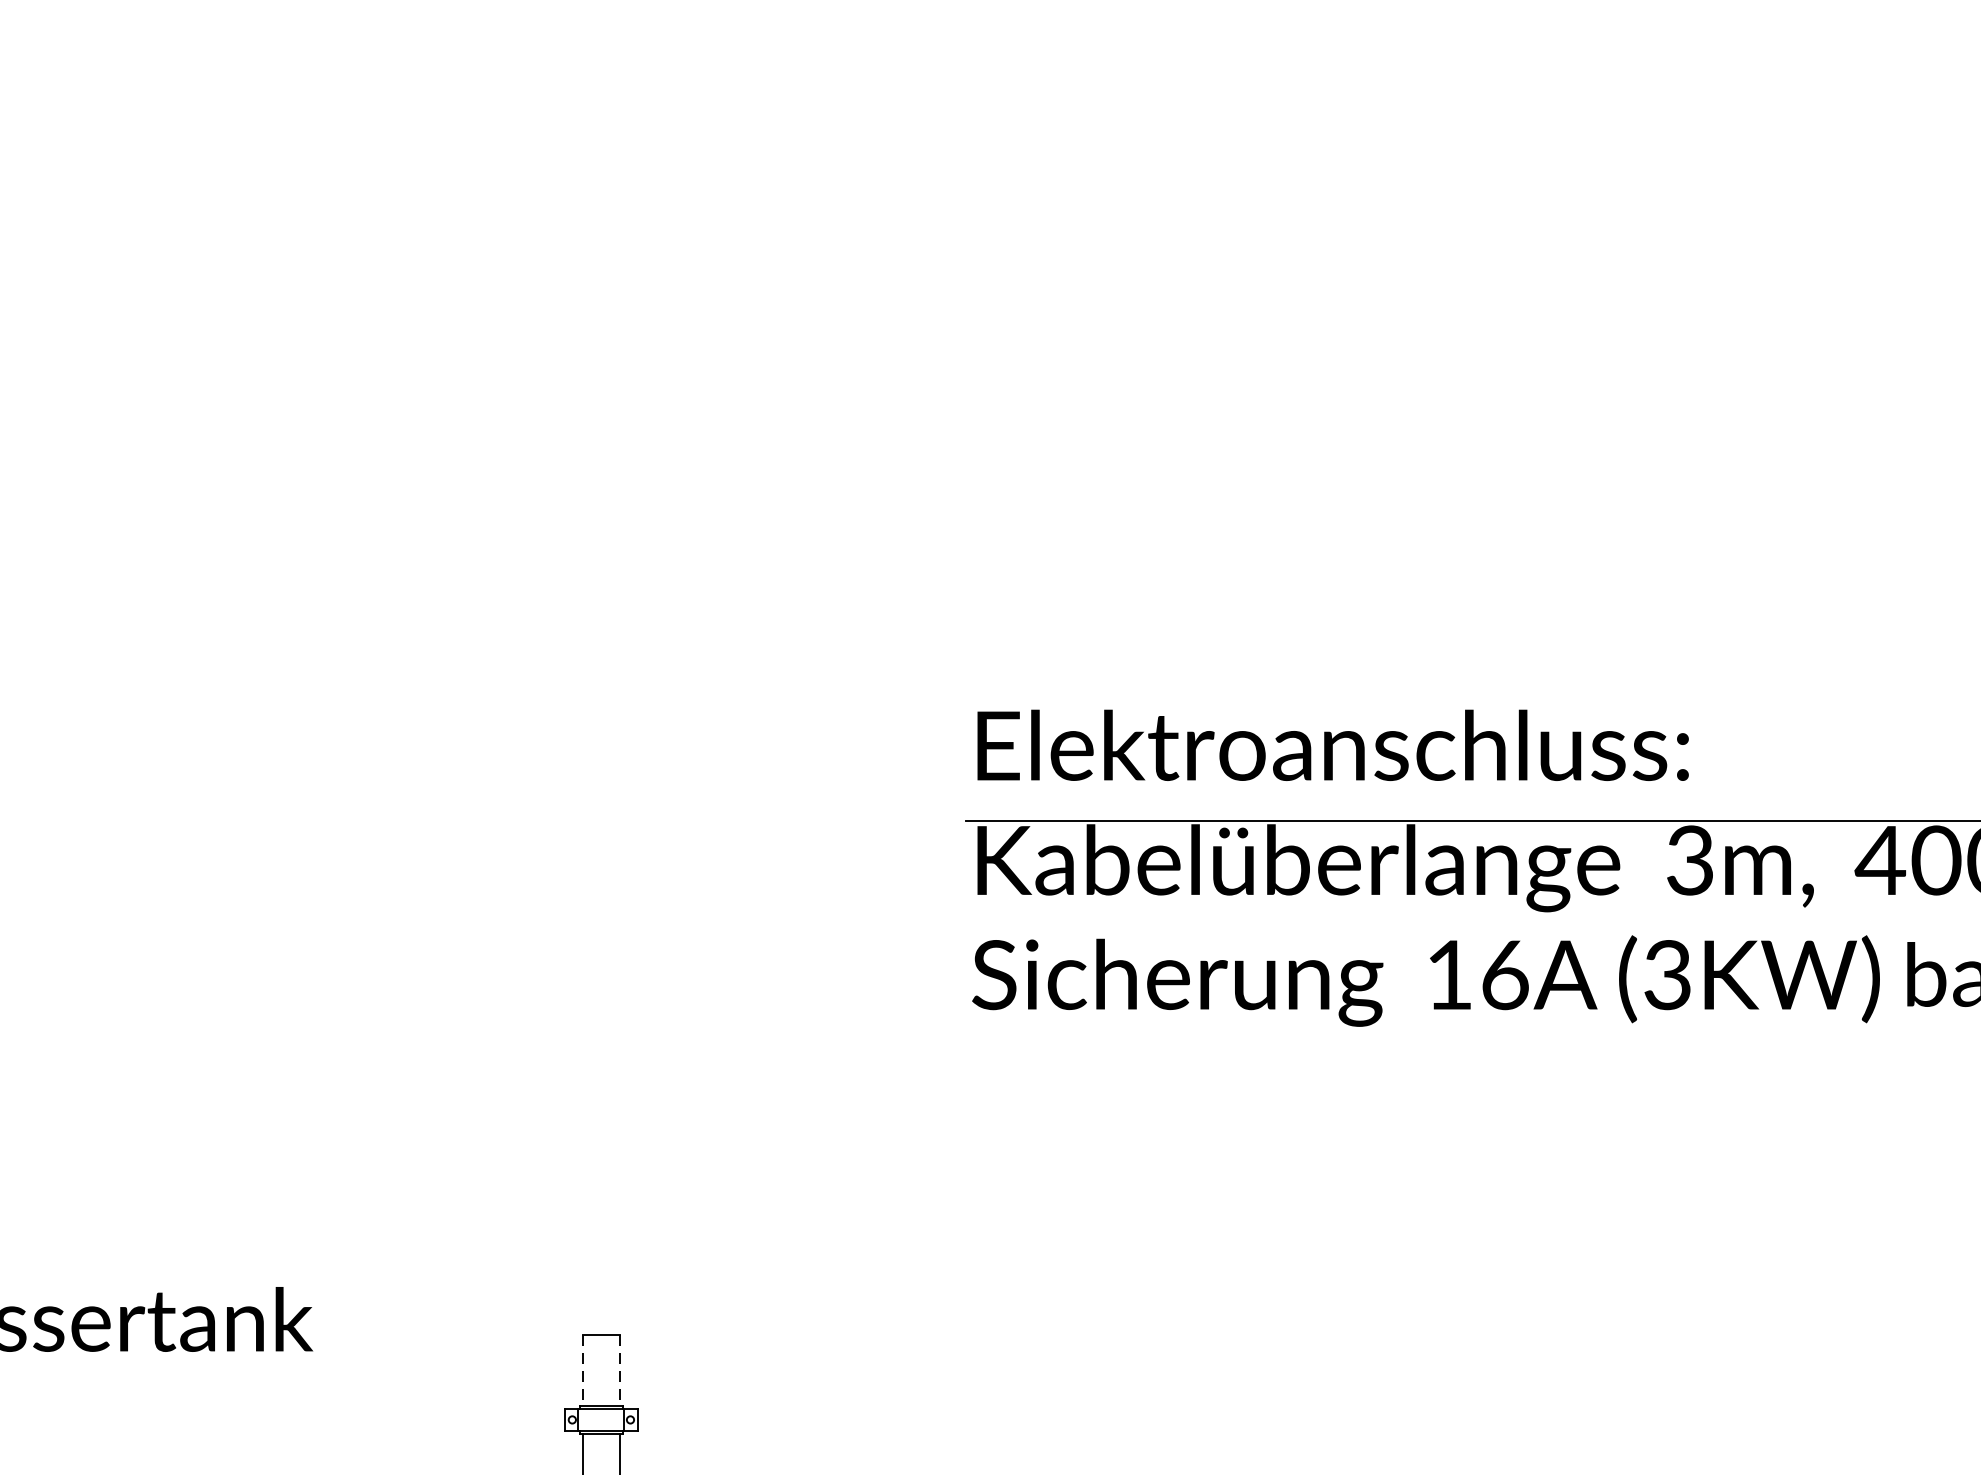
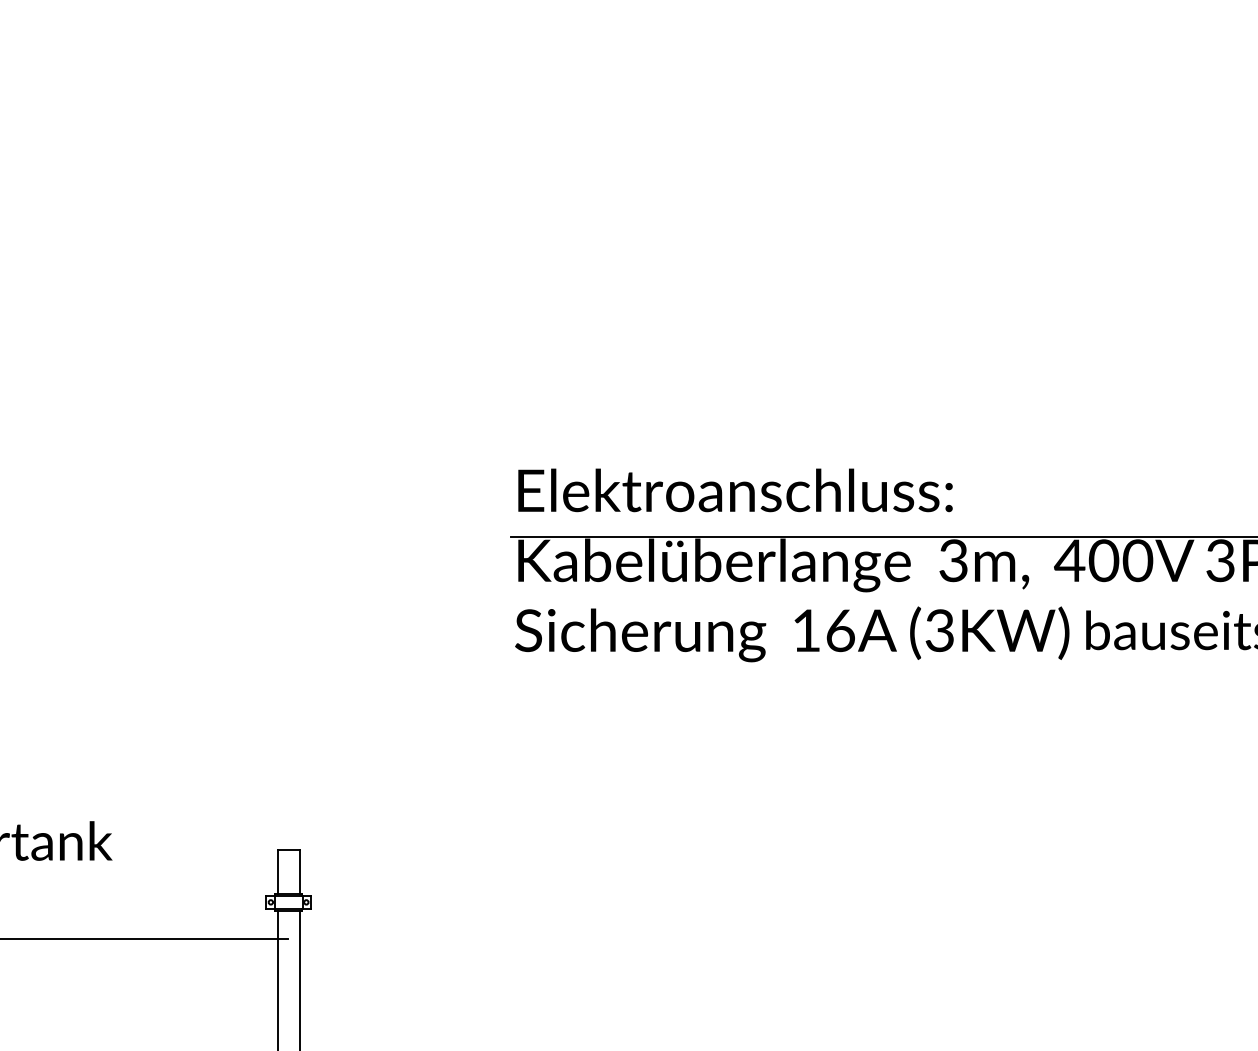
line: (583, 1371) -> (277, 872), dashed -> solid
line: (619, 1371) -> (299, 872), dashed -> solid

